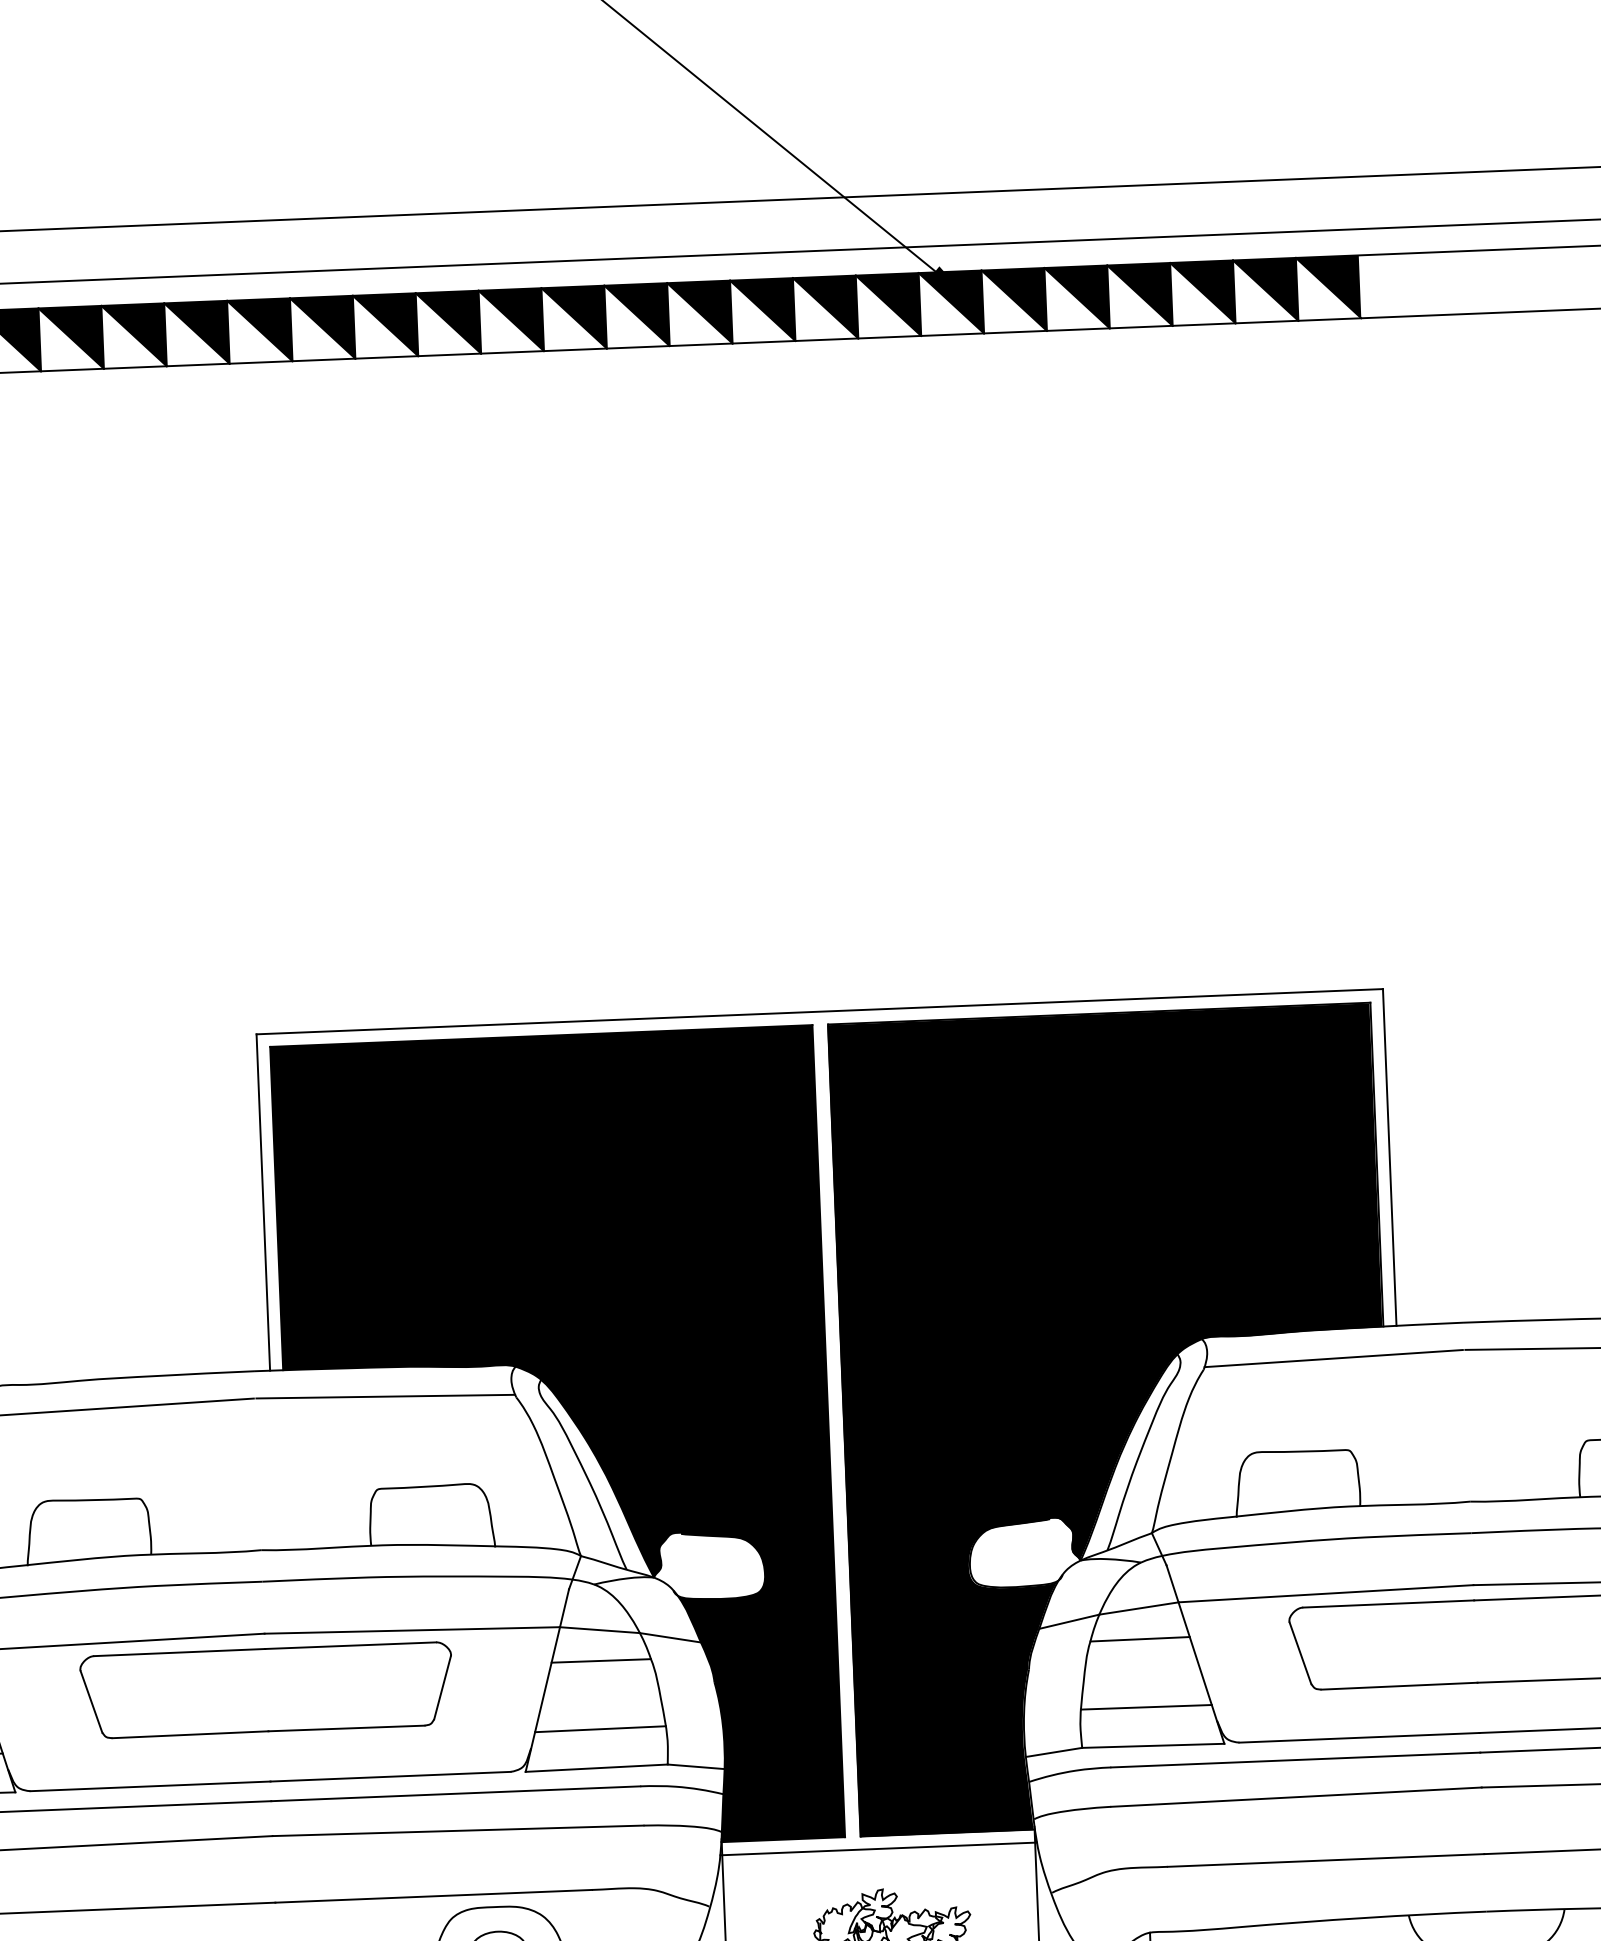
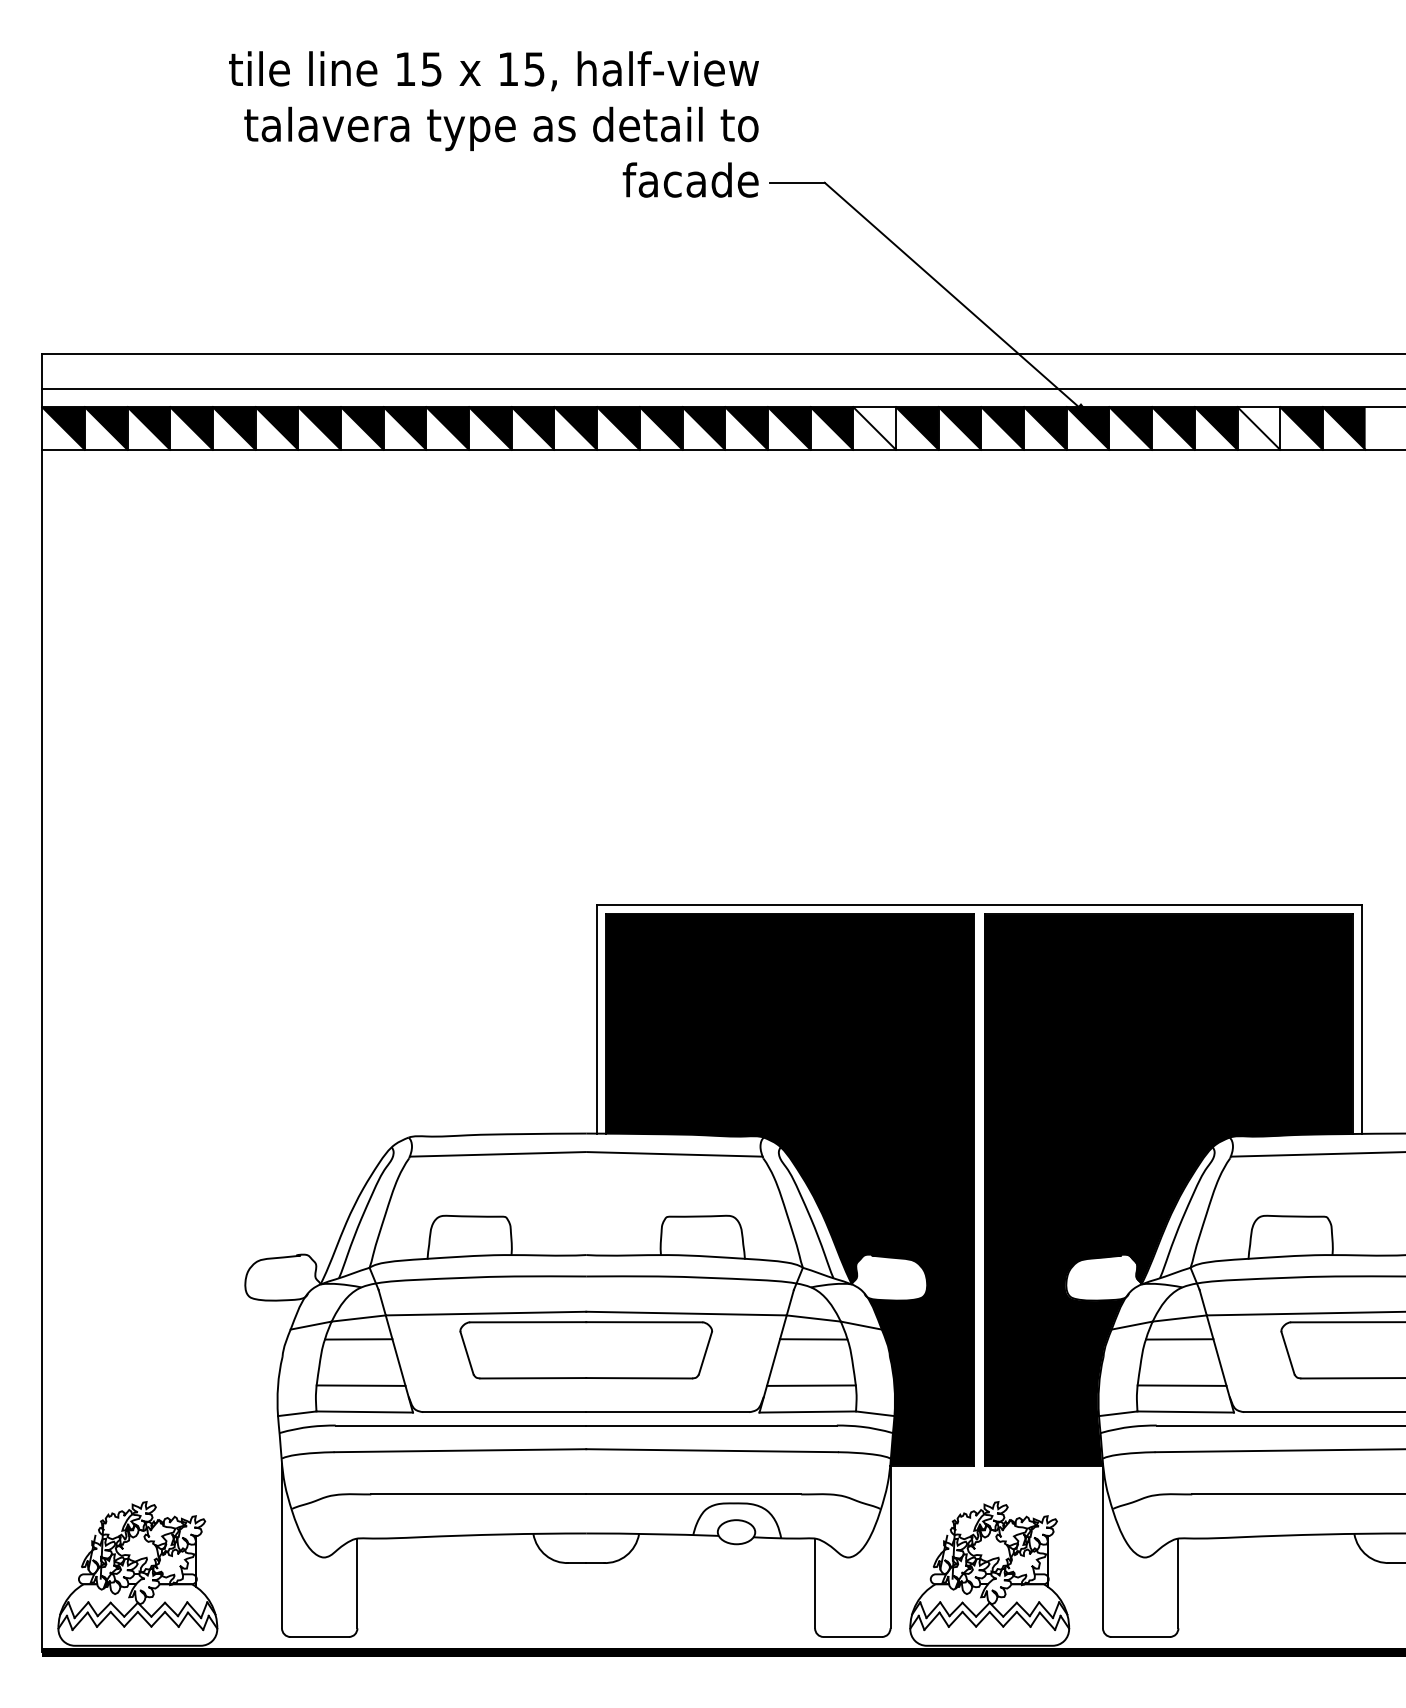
fill: (1202, 293) -> (1258, 428), removed
fill: (636, 315) -> (874, 428), removed
line: (878, 1849) -> (996, 1474), removed

